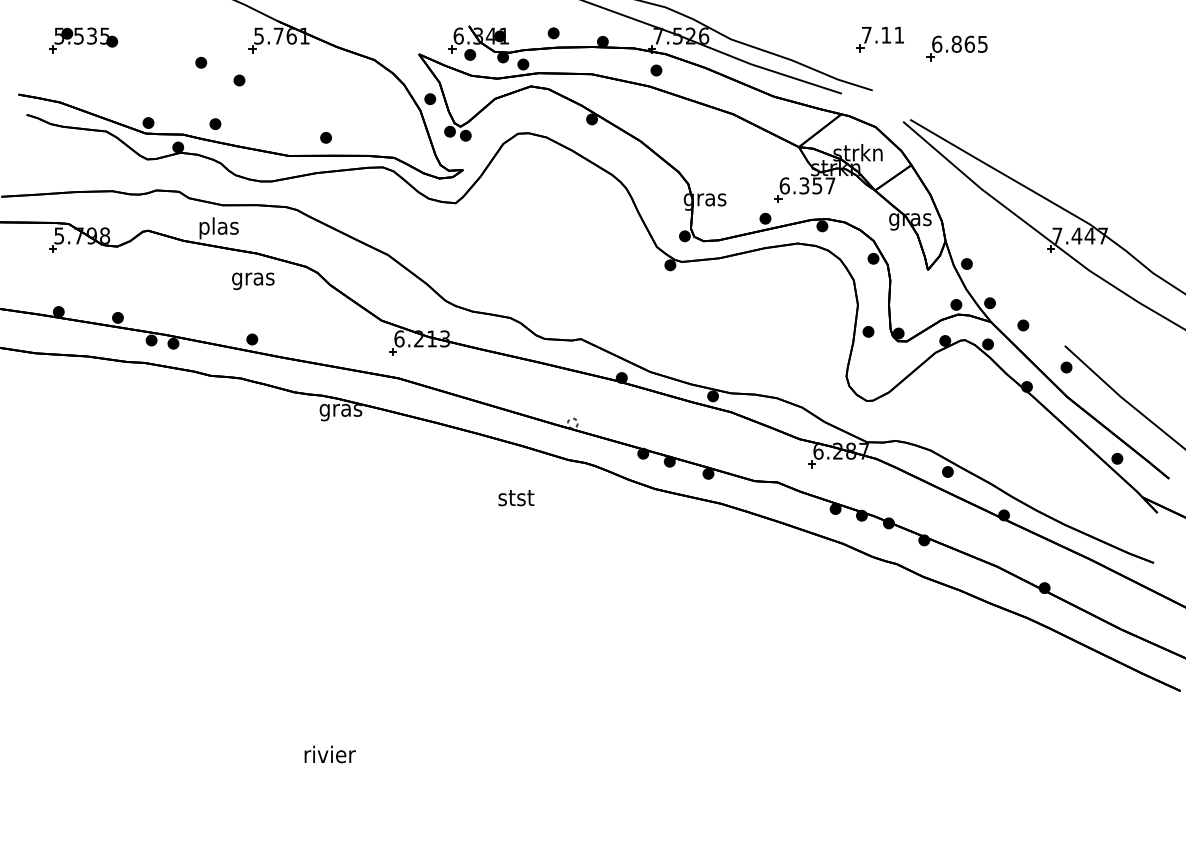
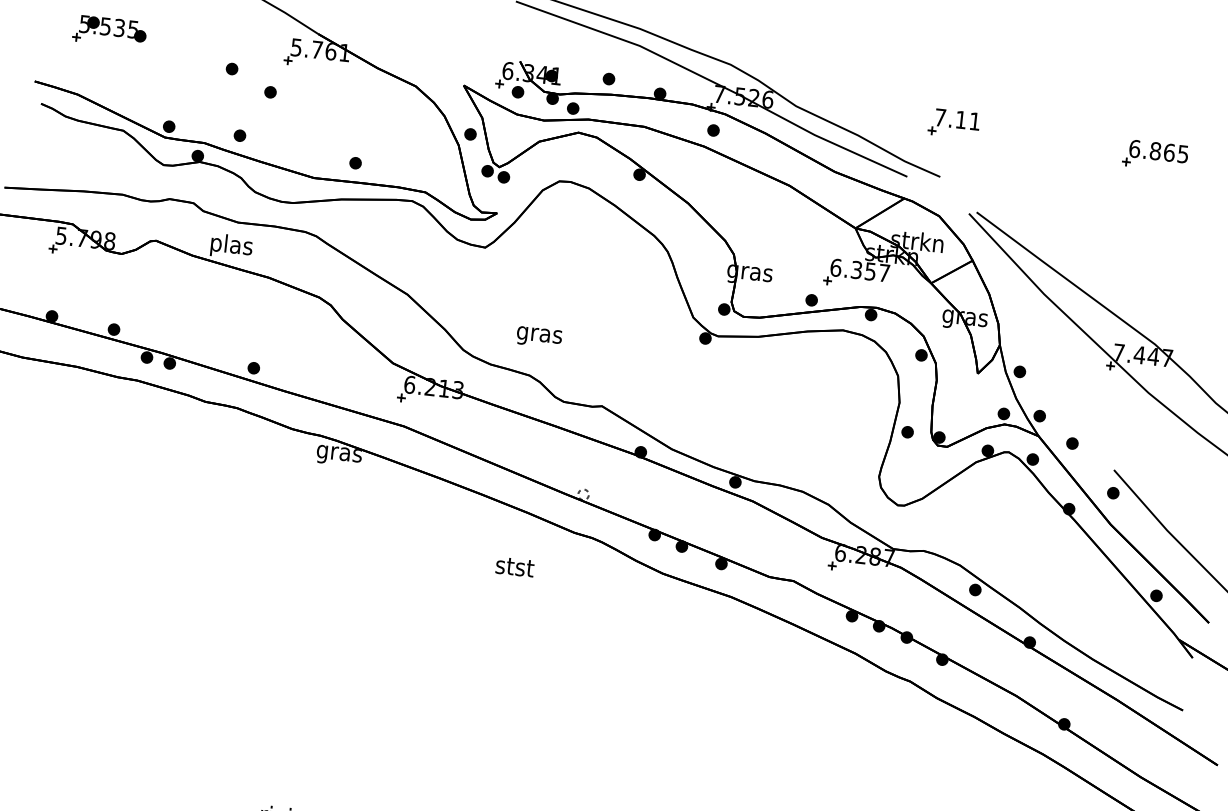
part: (956, 48) -> (1154, 155), moved
text: (253, 280) -> (539, 336), moved

